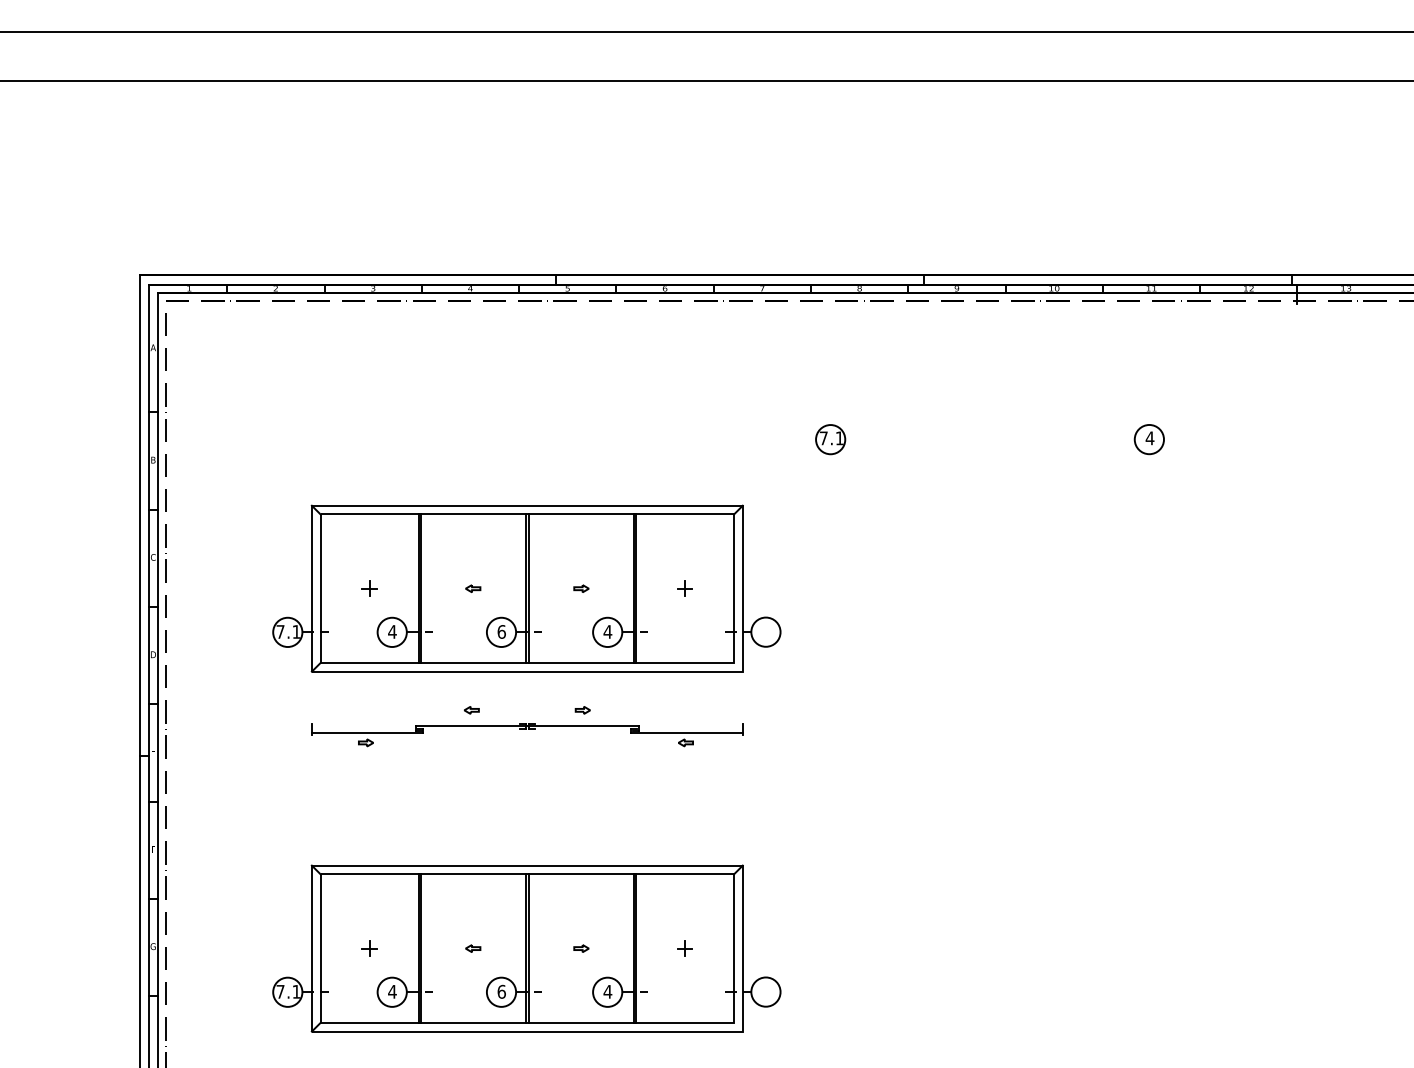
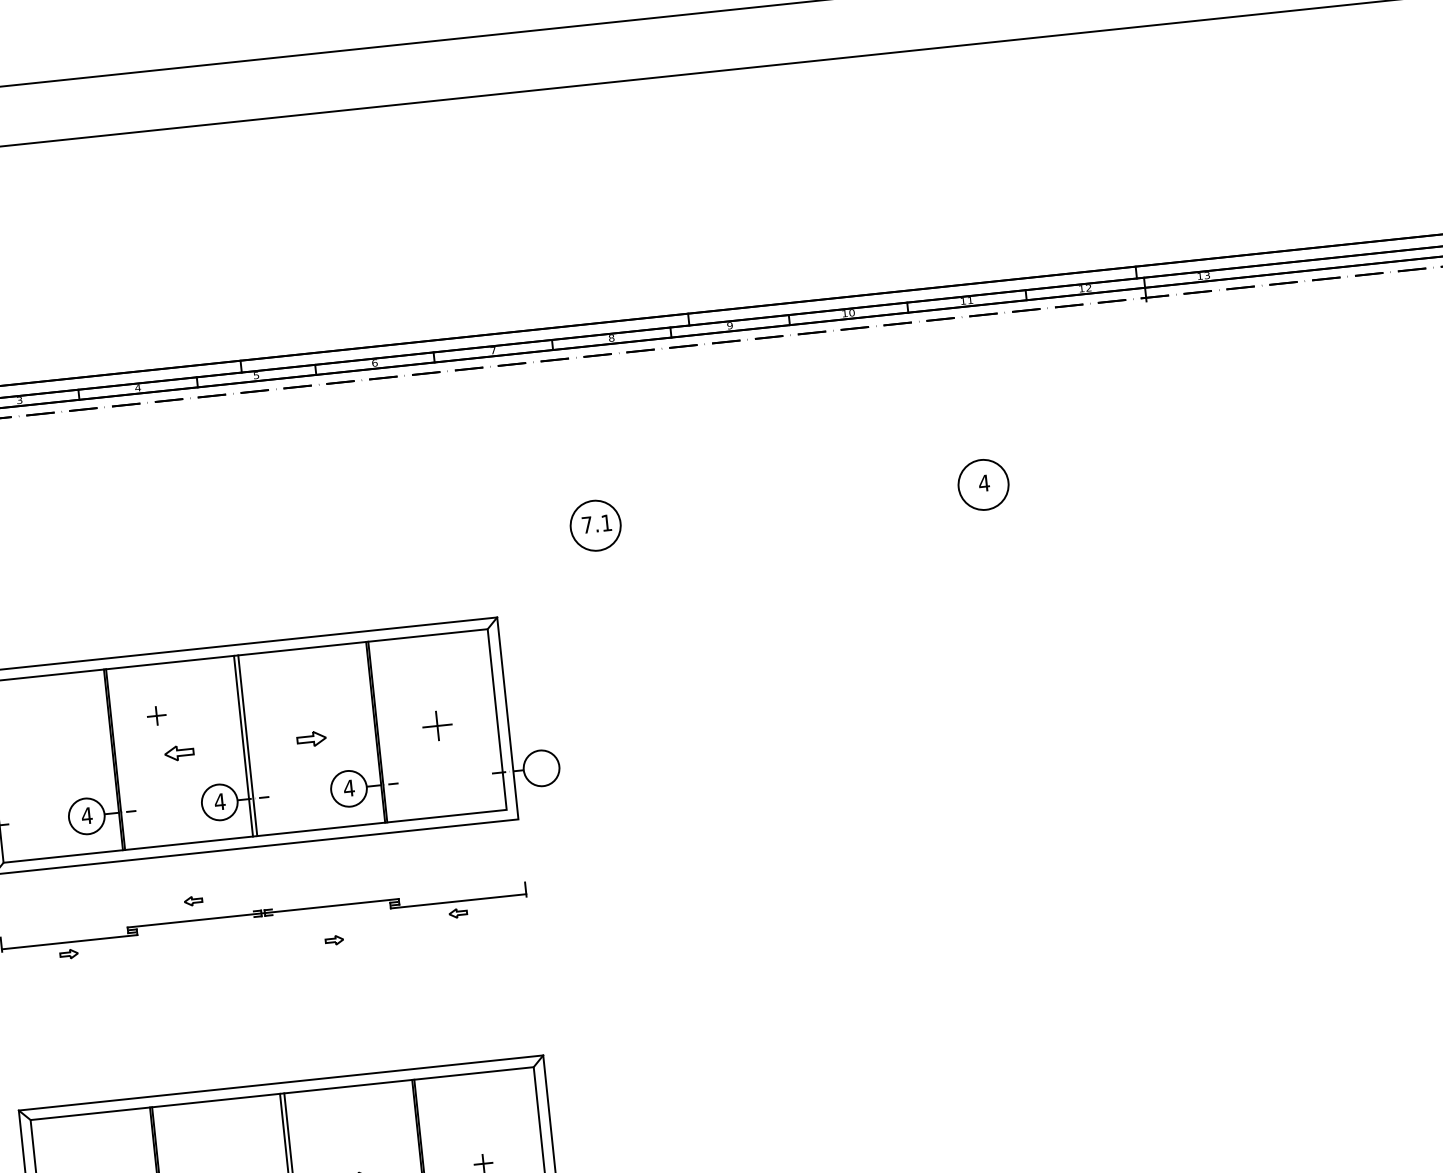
circle: (830, 439) -> (595, 525), size x1.4
circle: (1148, 439) -> (982, 484), size x1.4
part: (369, 588) -> (156, 715), moved
part: (473, 588) -> (180, 752), size x1.6
part: (581, 588) -> (311, 738), size x1.6
part: (684, 588) -> (436, 725), size x1.6
text: (501, 631) -> (219, 801), 6 -> 4
part: (582, 710) -> (333, 940), moved

